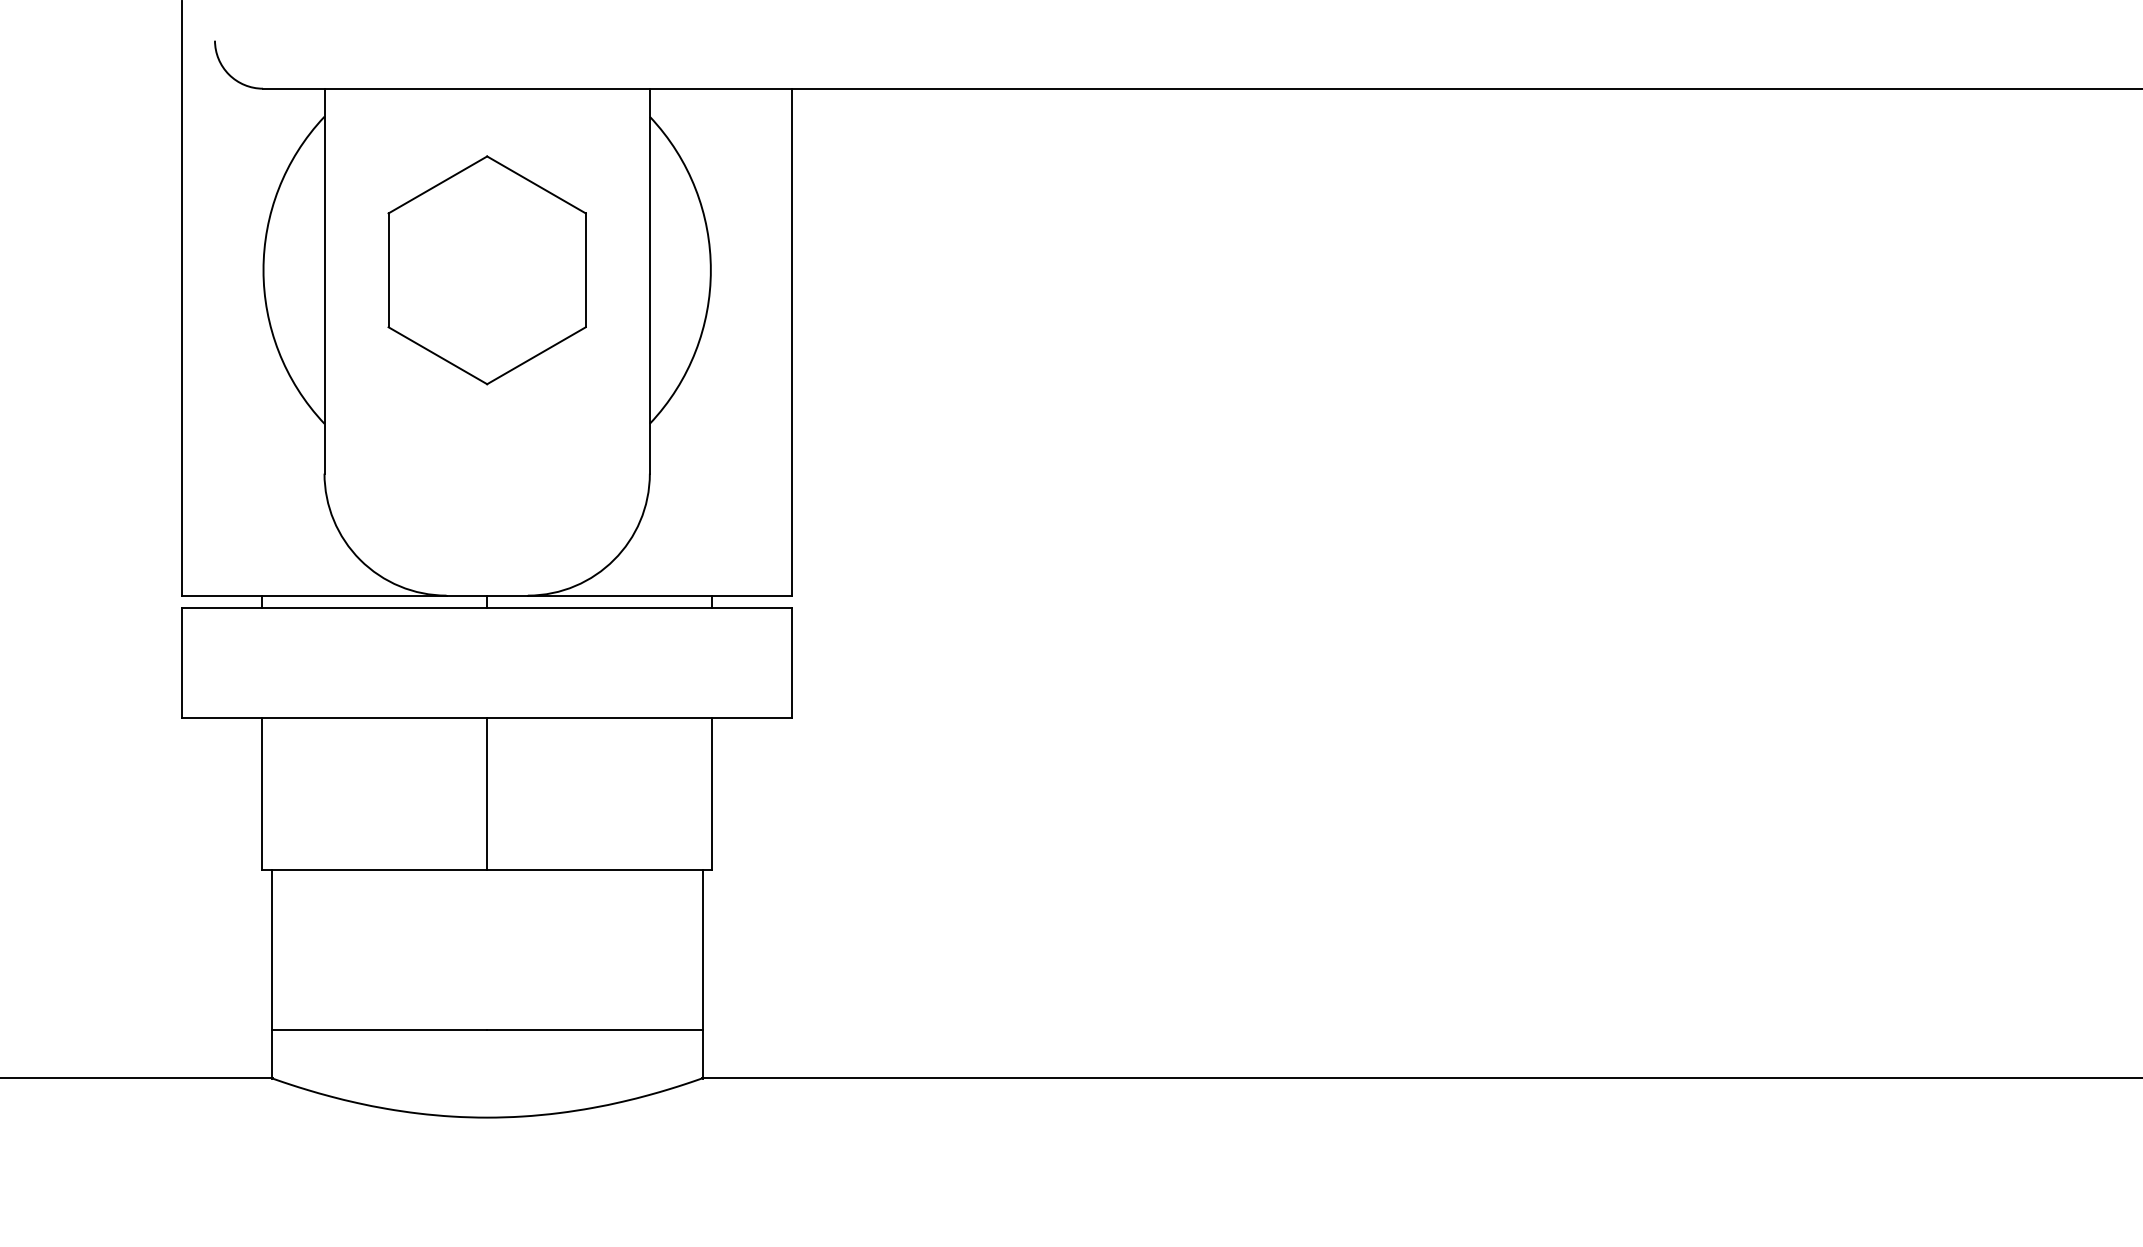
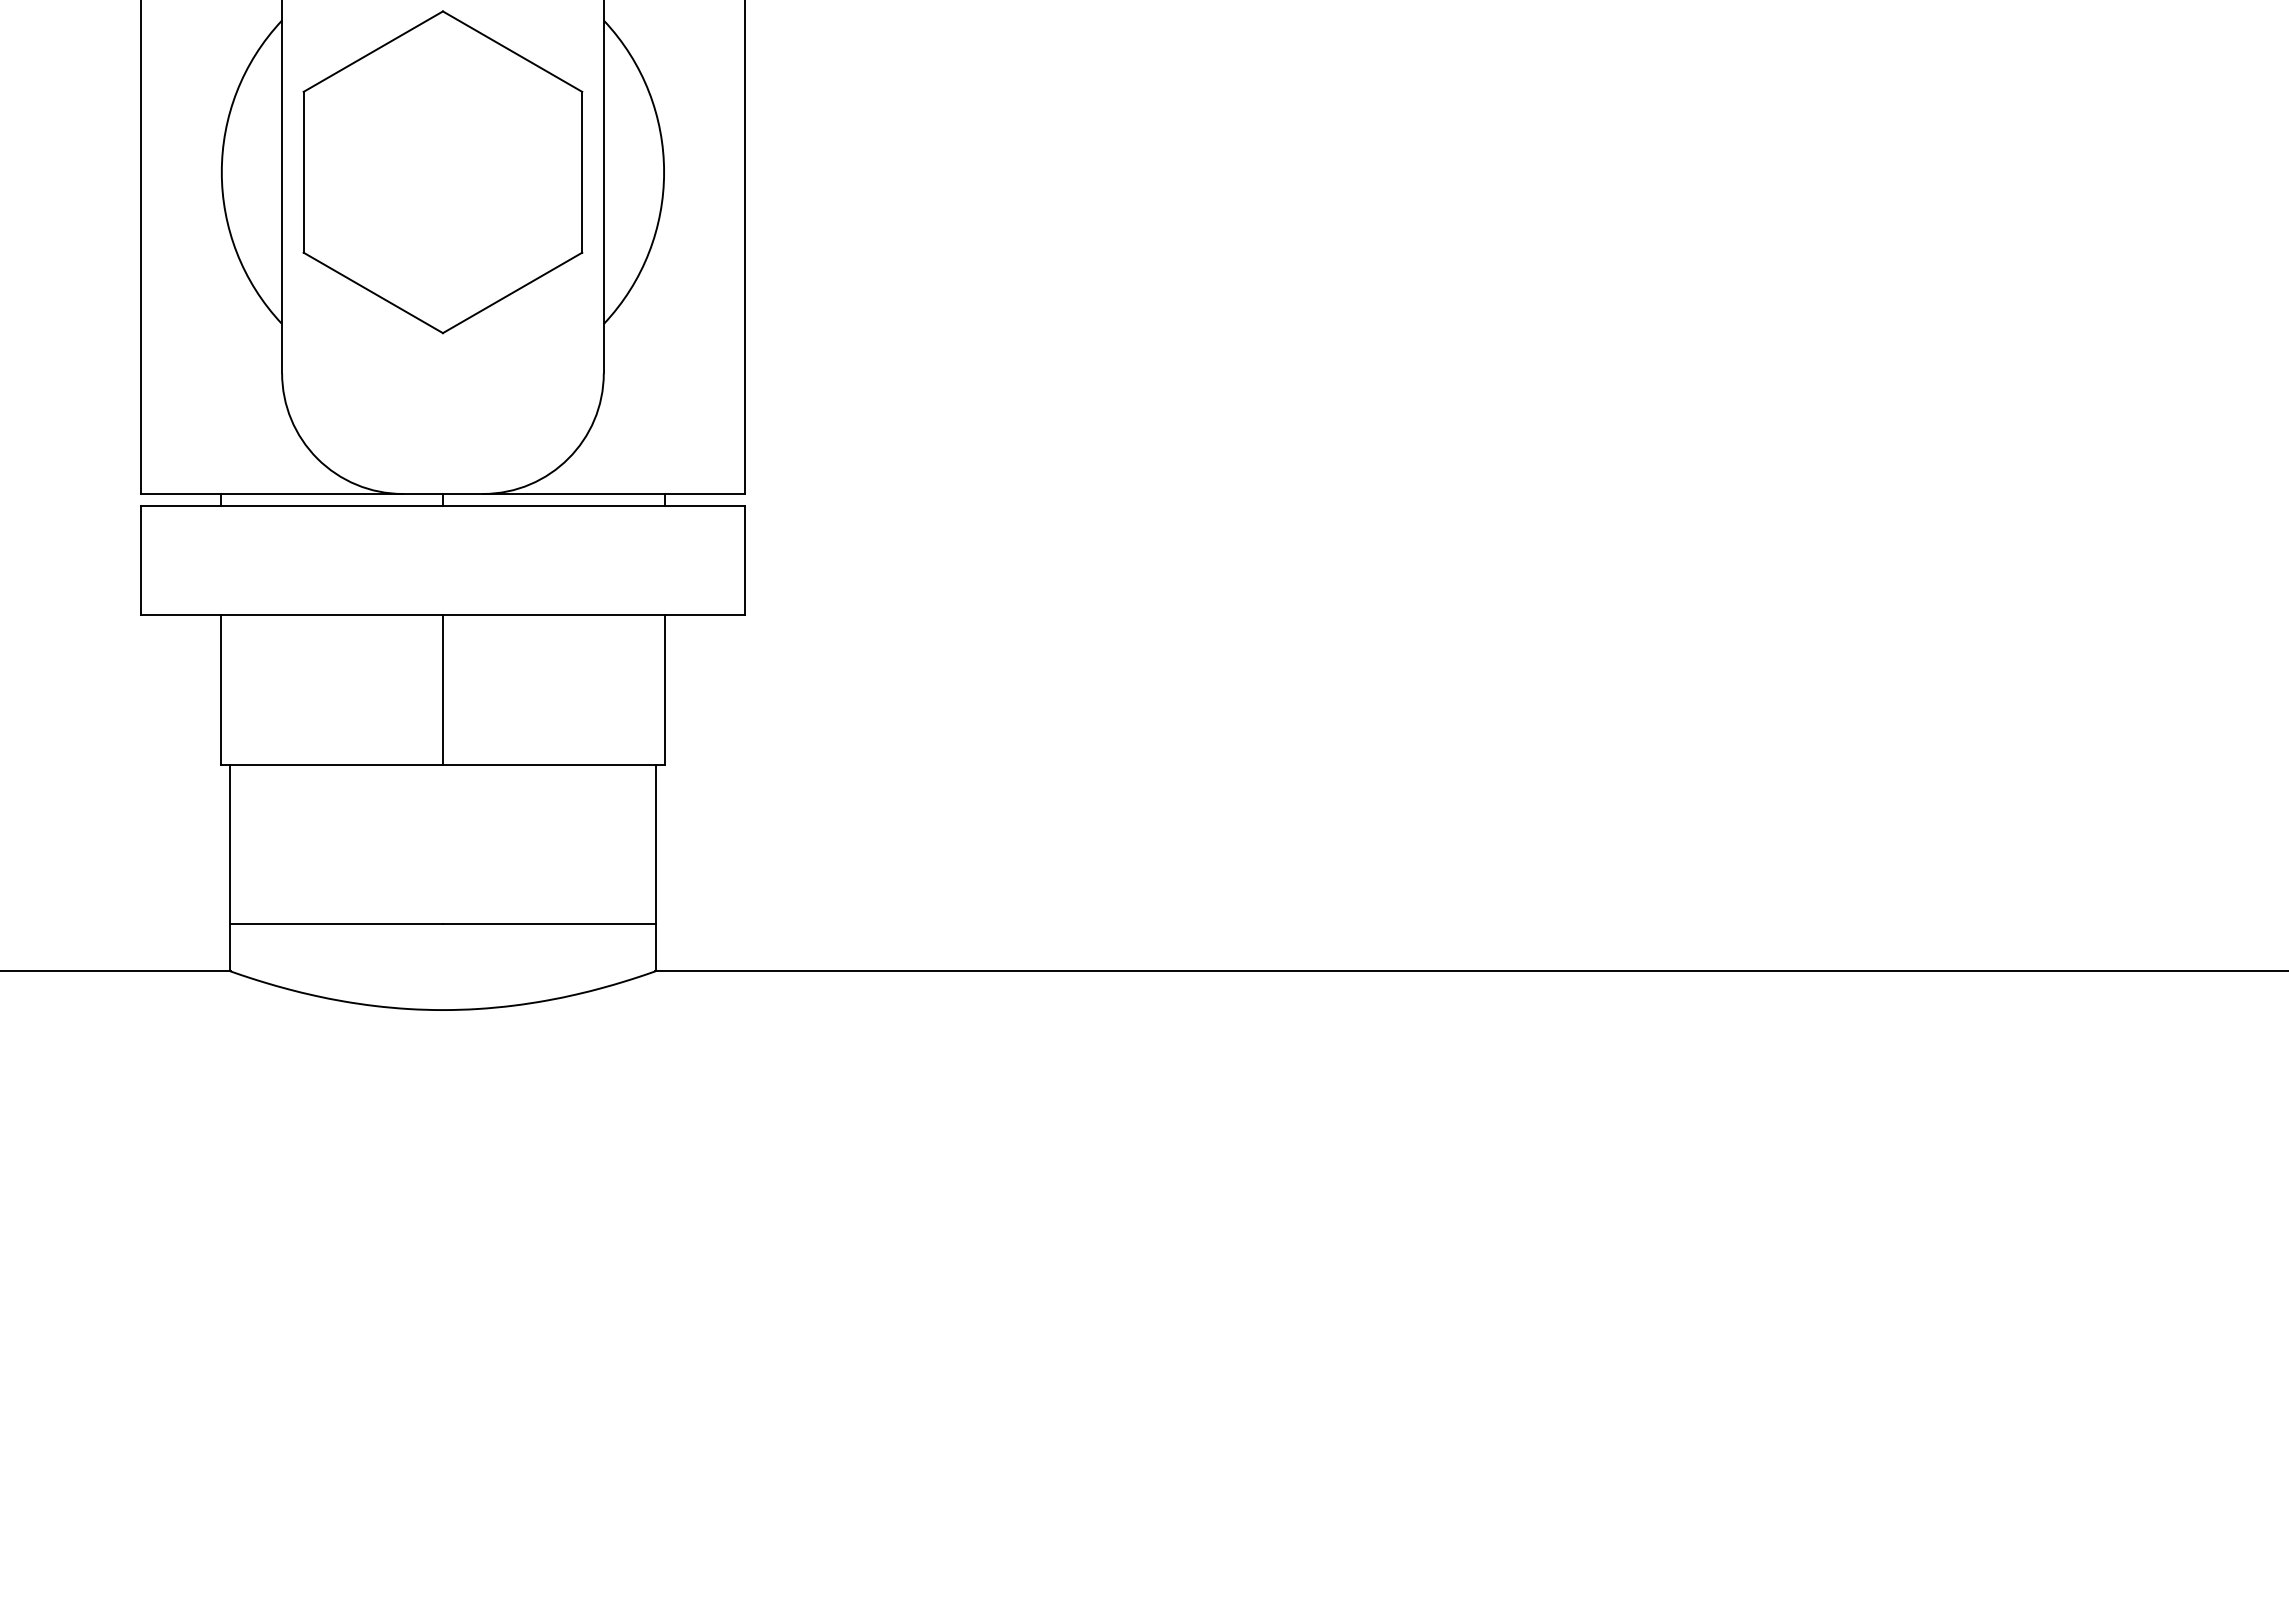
part: (486, 270) -> (442, 172), size x1.43

